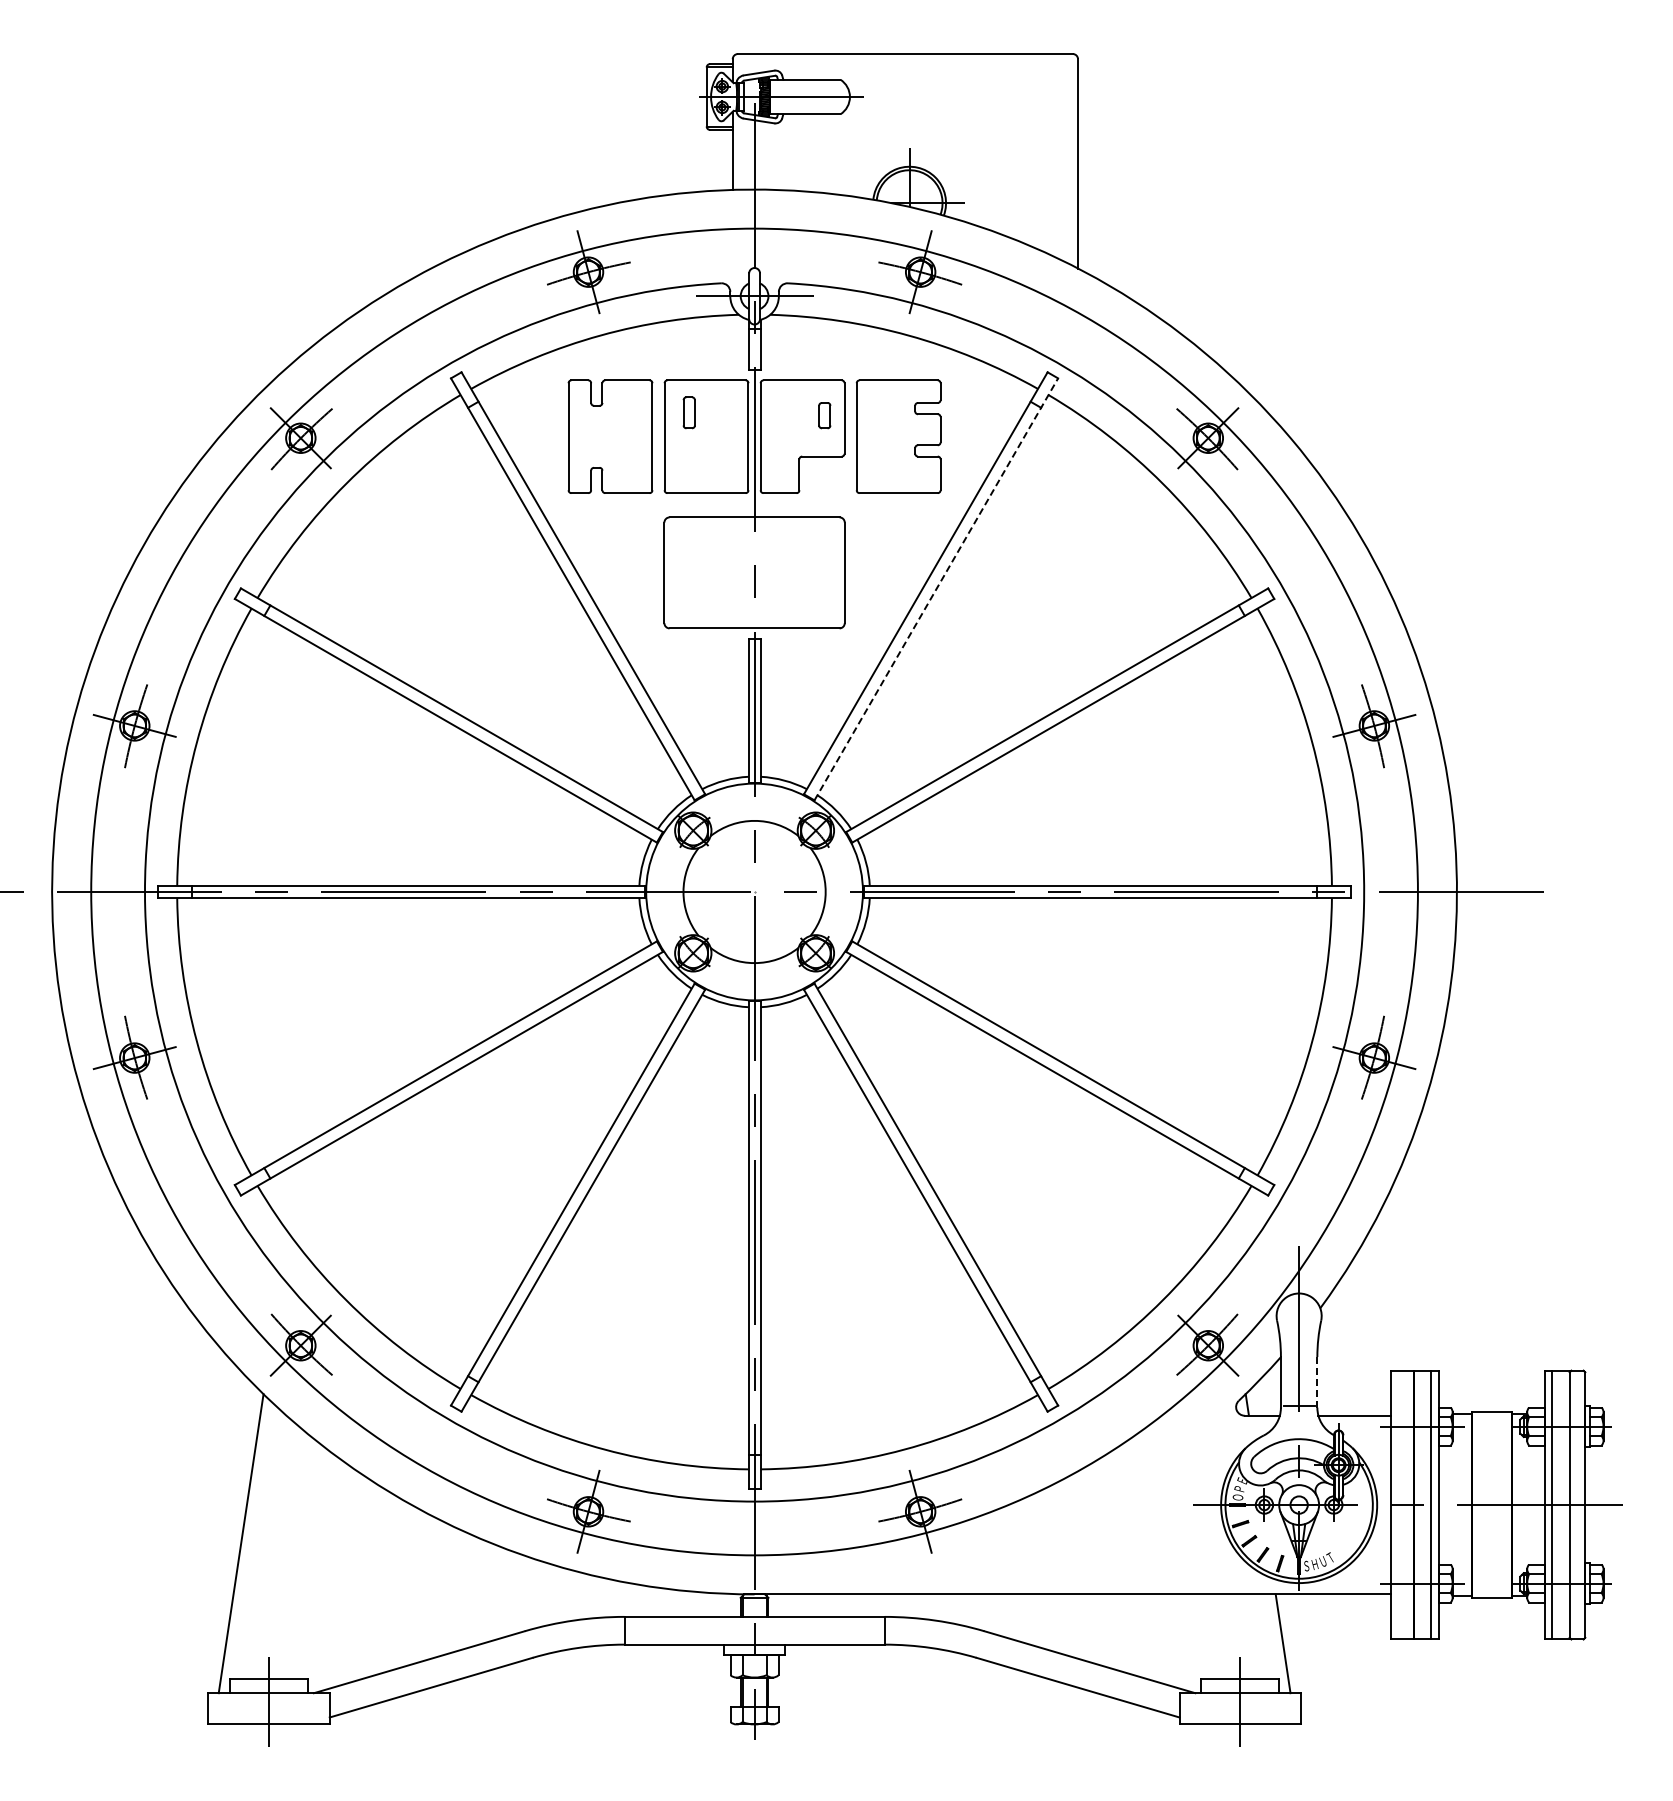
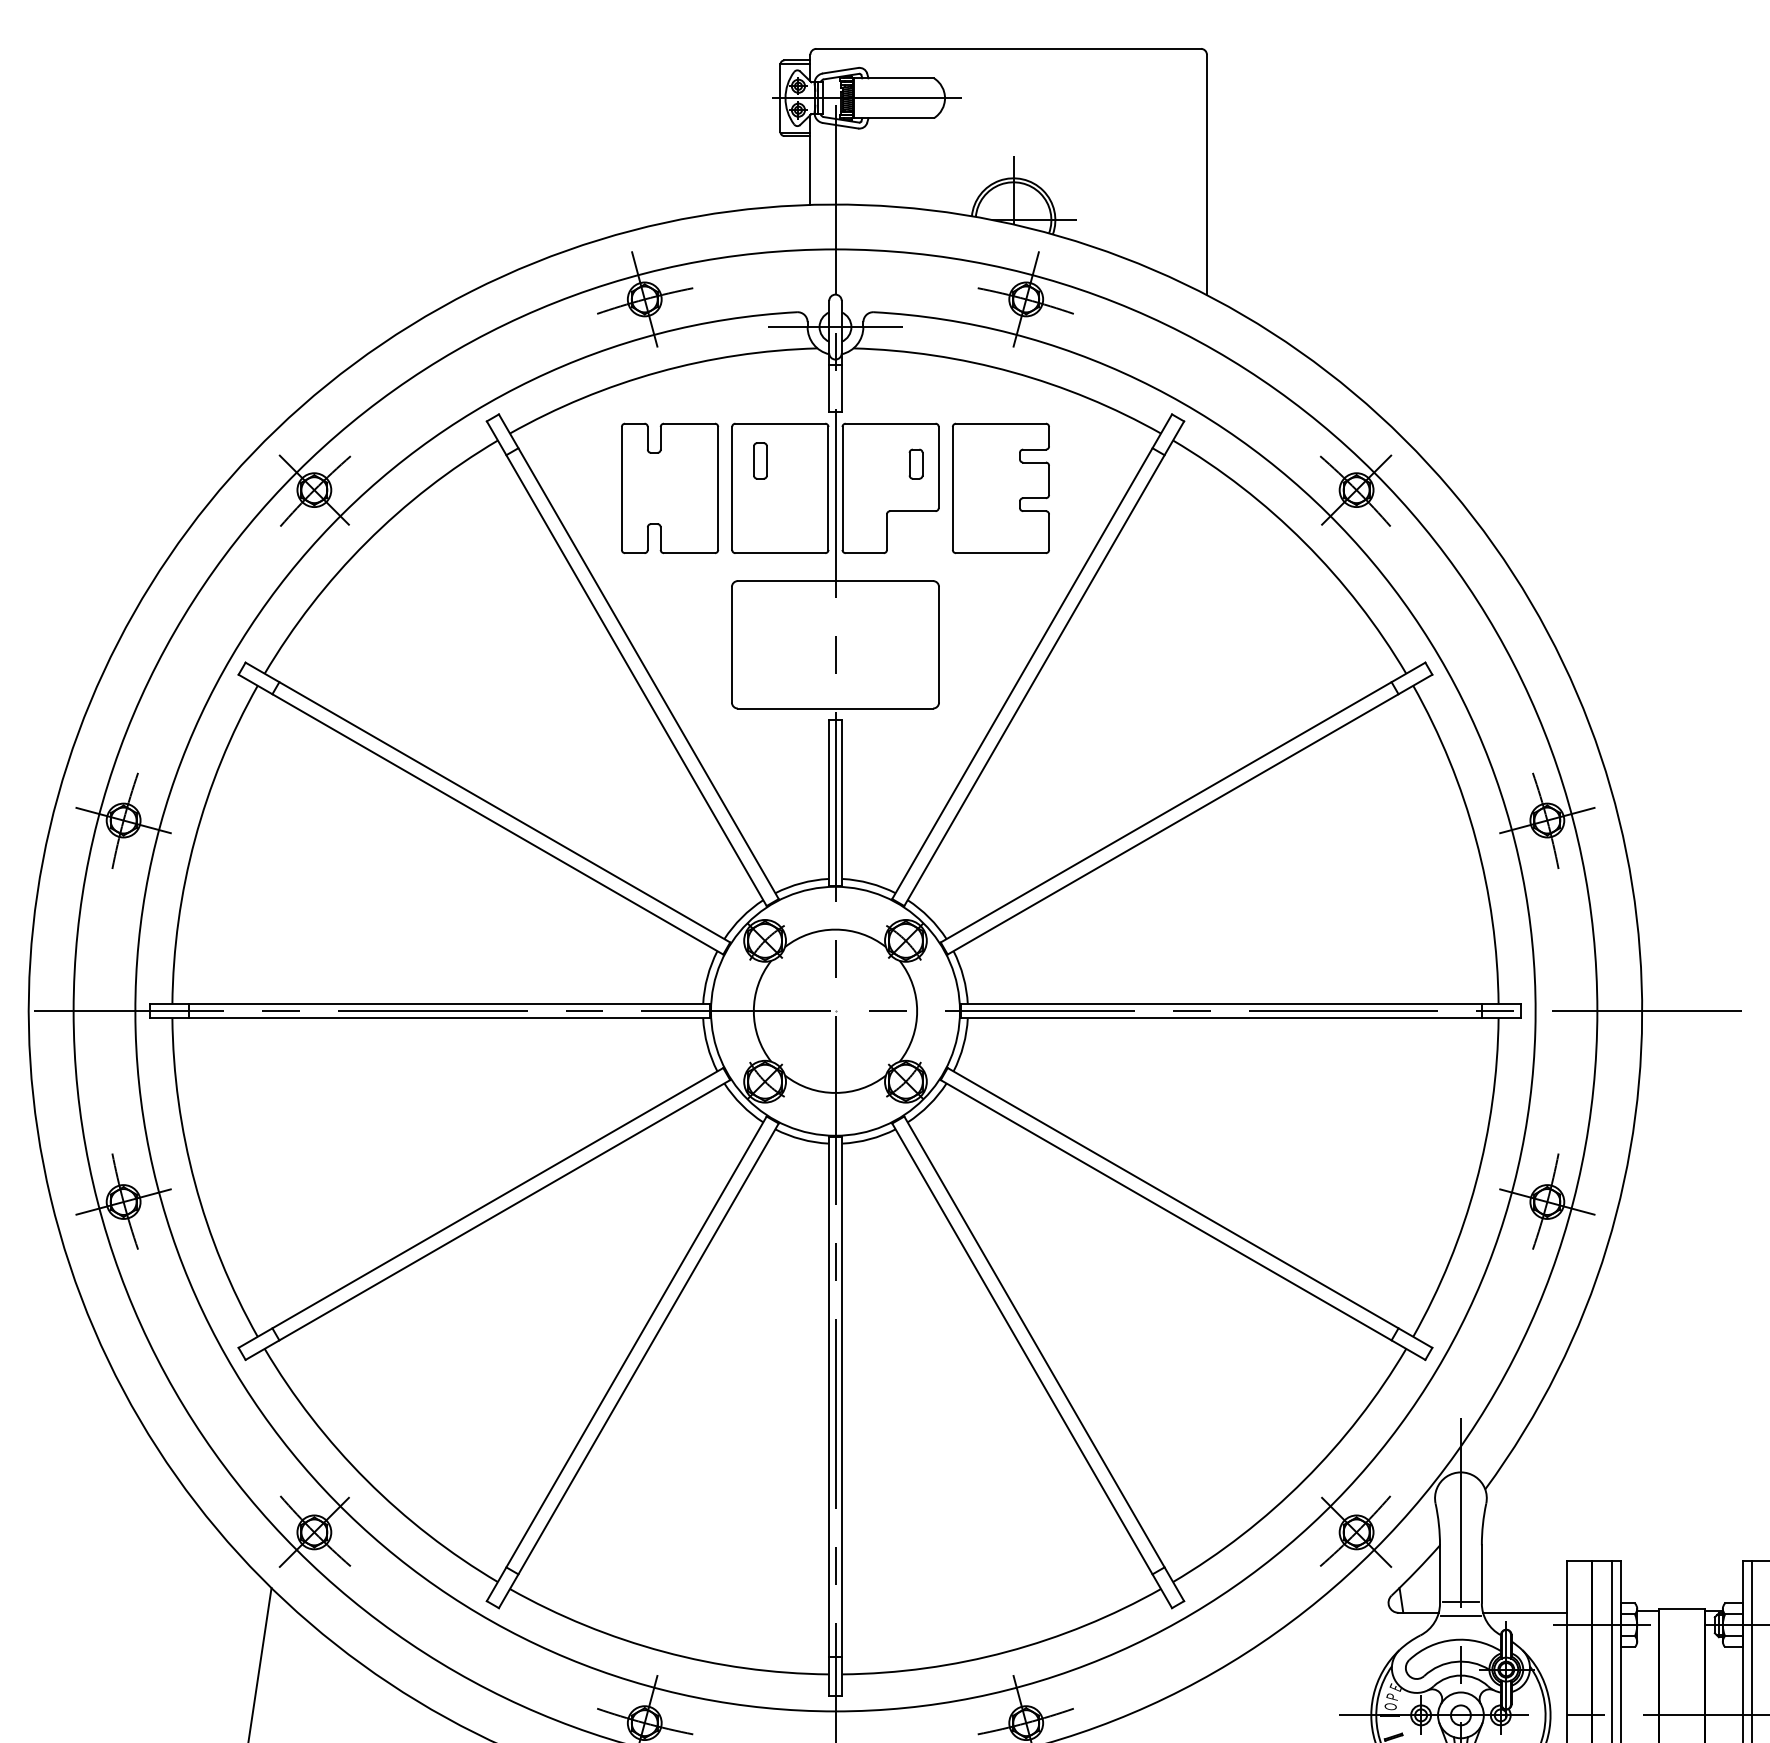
line: (936, 589) -> (1044, 663), dashed -> solid
line: (1317, 1381) -> (1482, 1573), dashed -> solid
line: (1298, 1418) -> (1460, 1615), added

